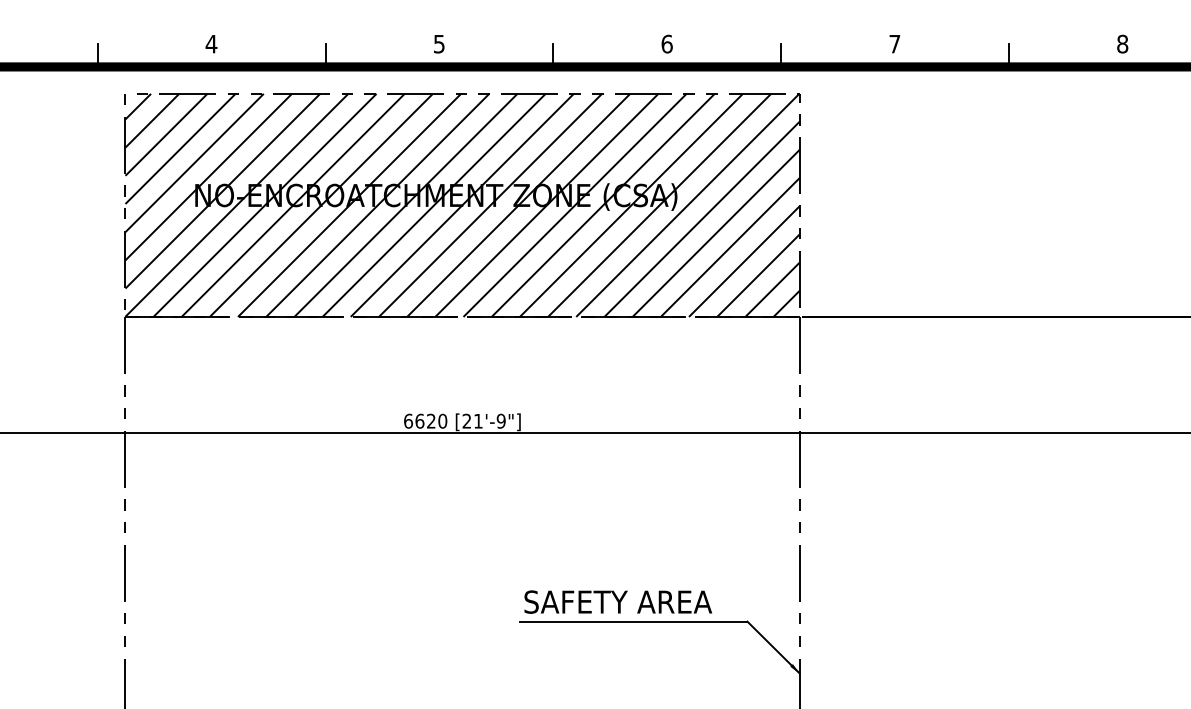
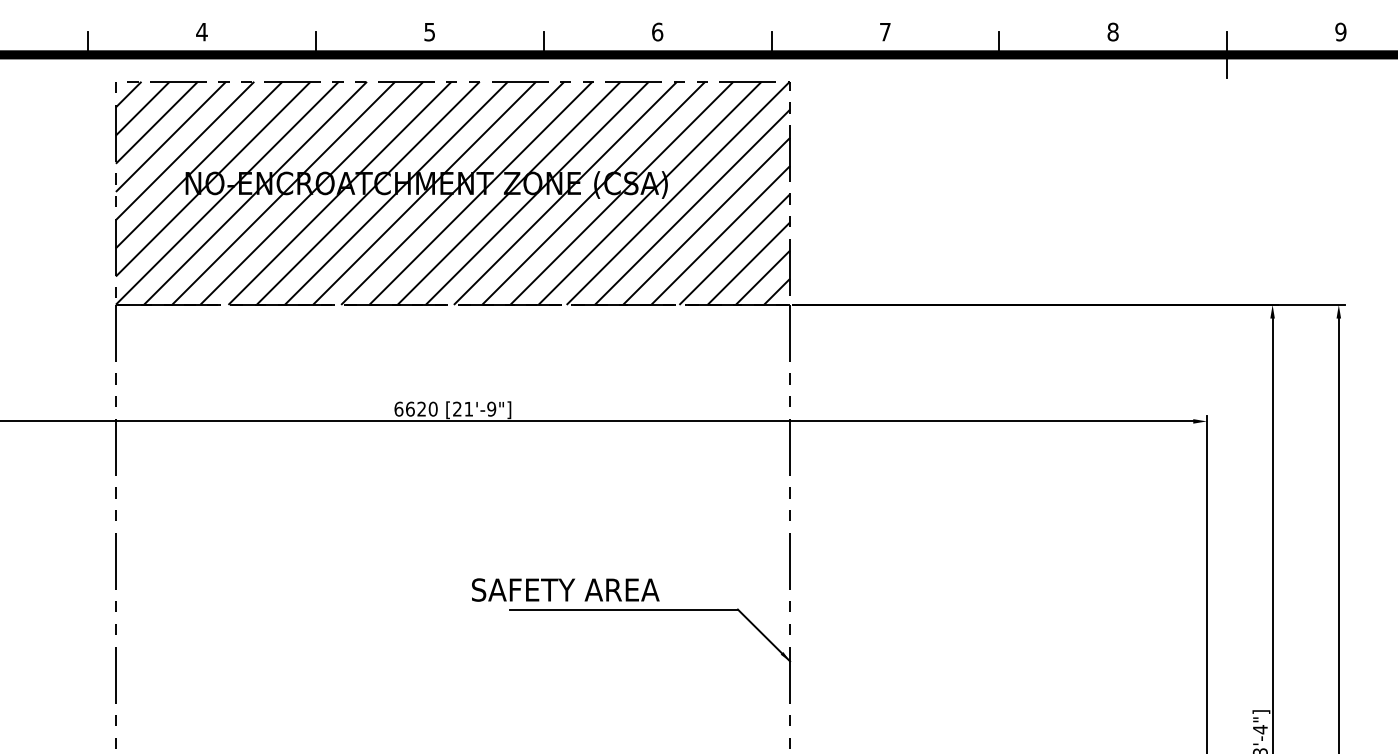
text: (618, 601) -> (565, 589), moved

